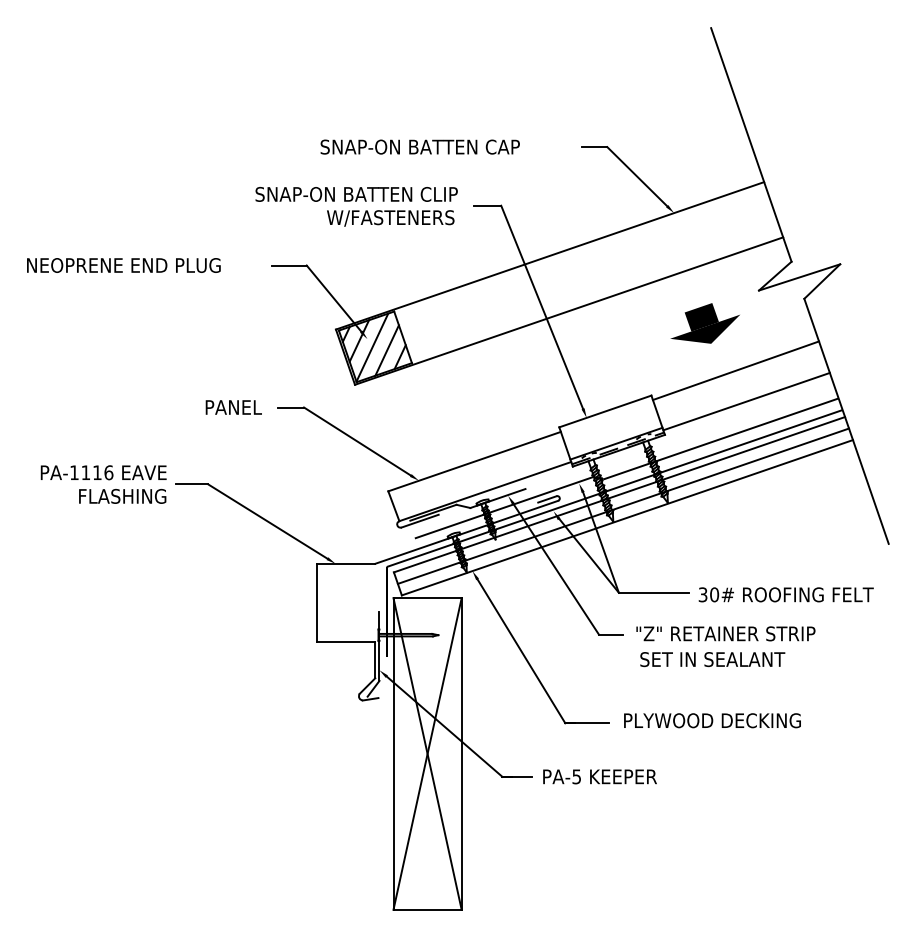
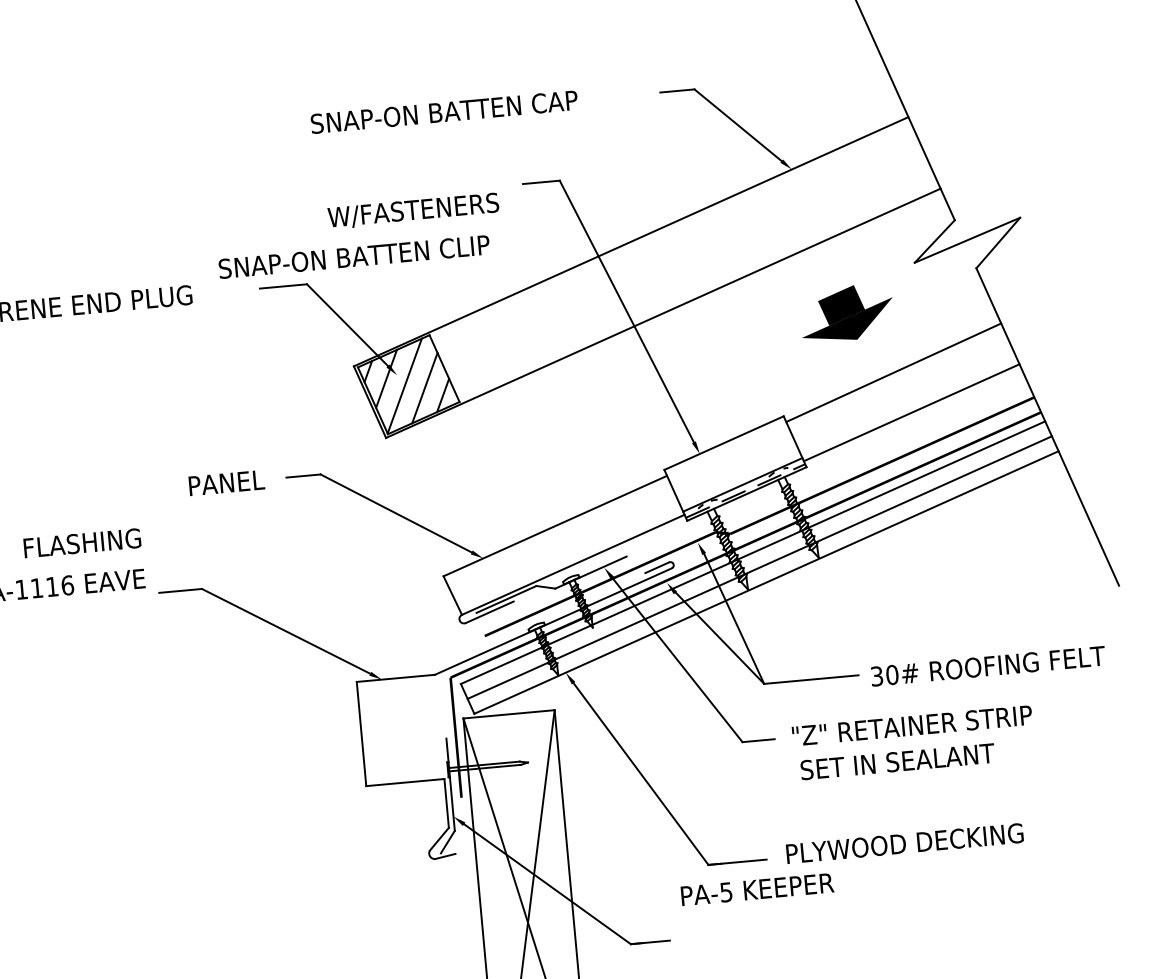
text: (356, 194) -> (354, 257), moved
text: (122, 496) -> (82, 543), moved
text: (599, 776) -> (756, 889), moved

